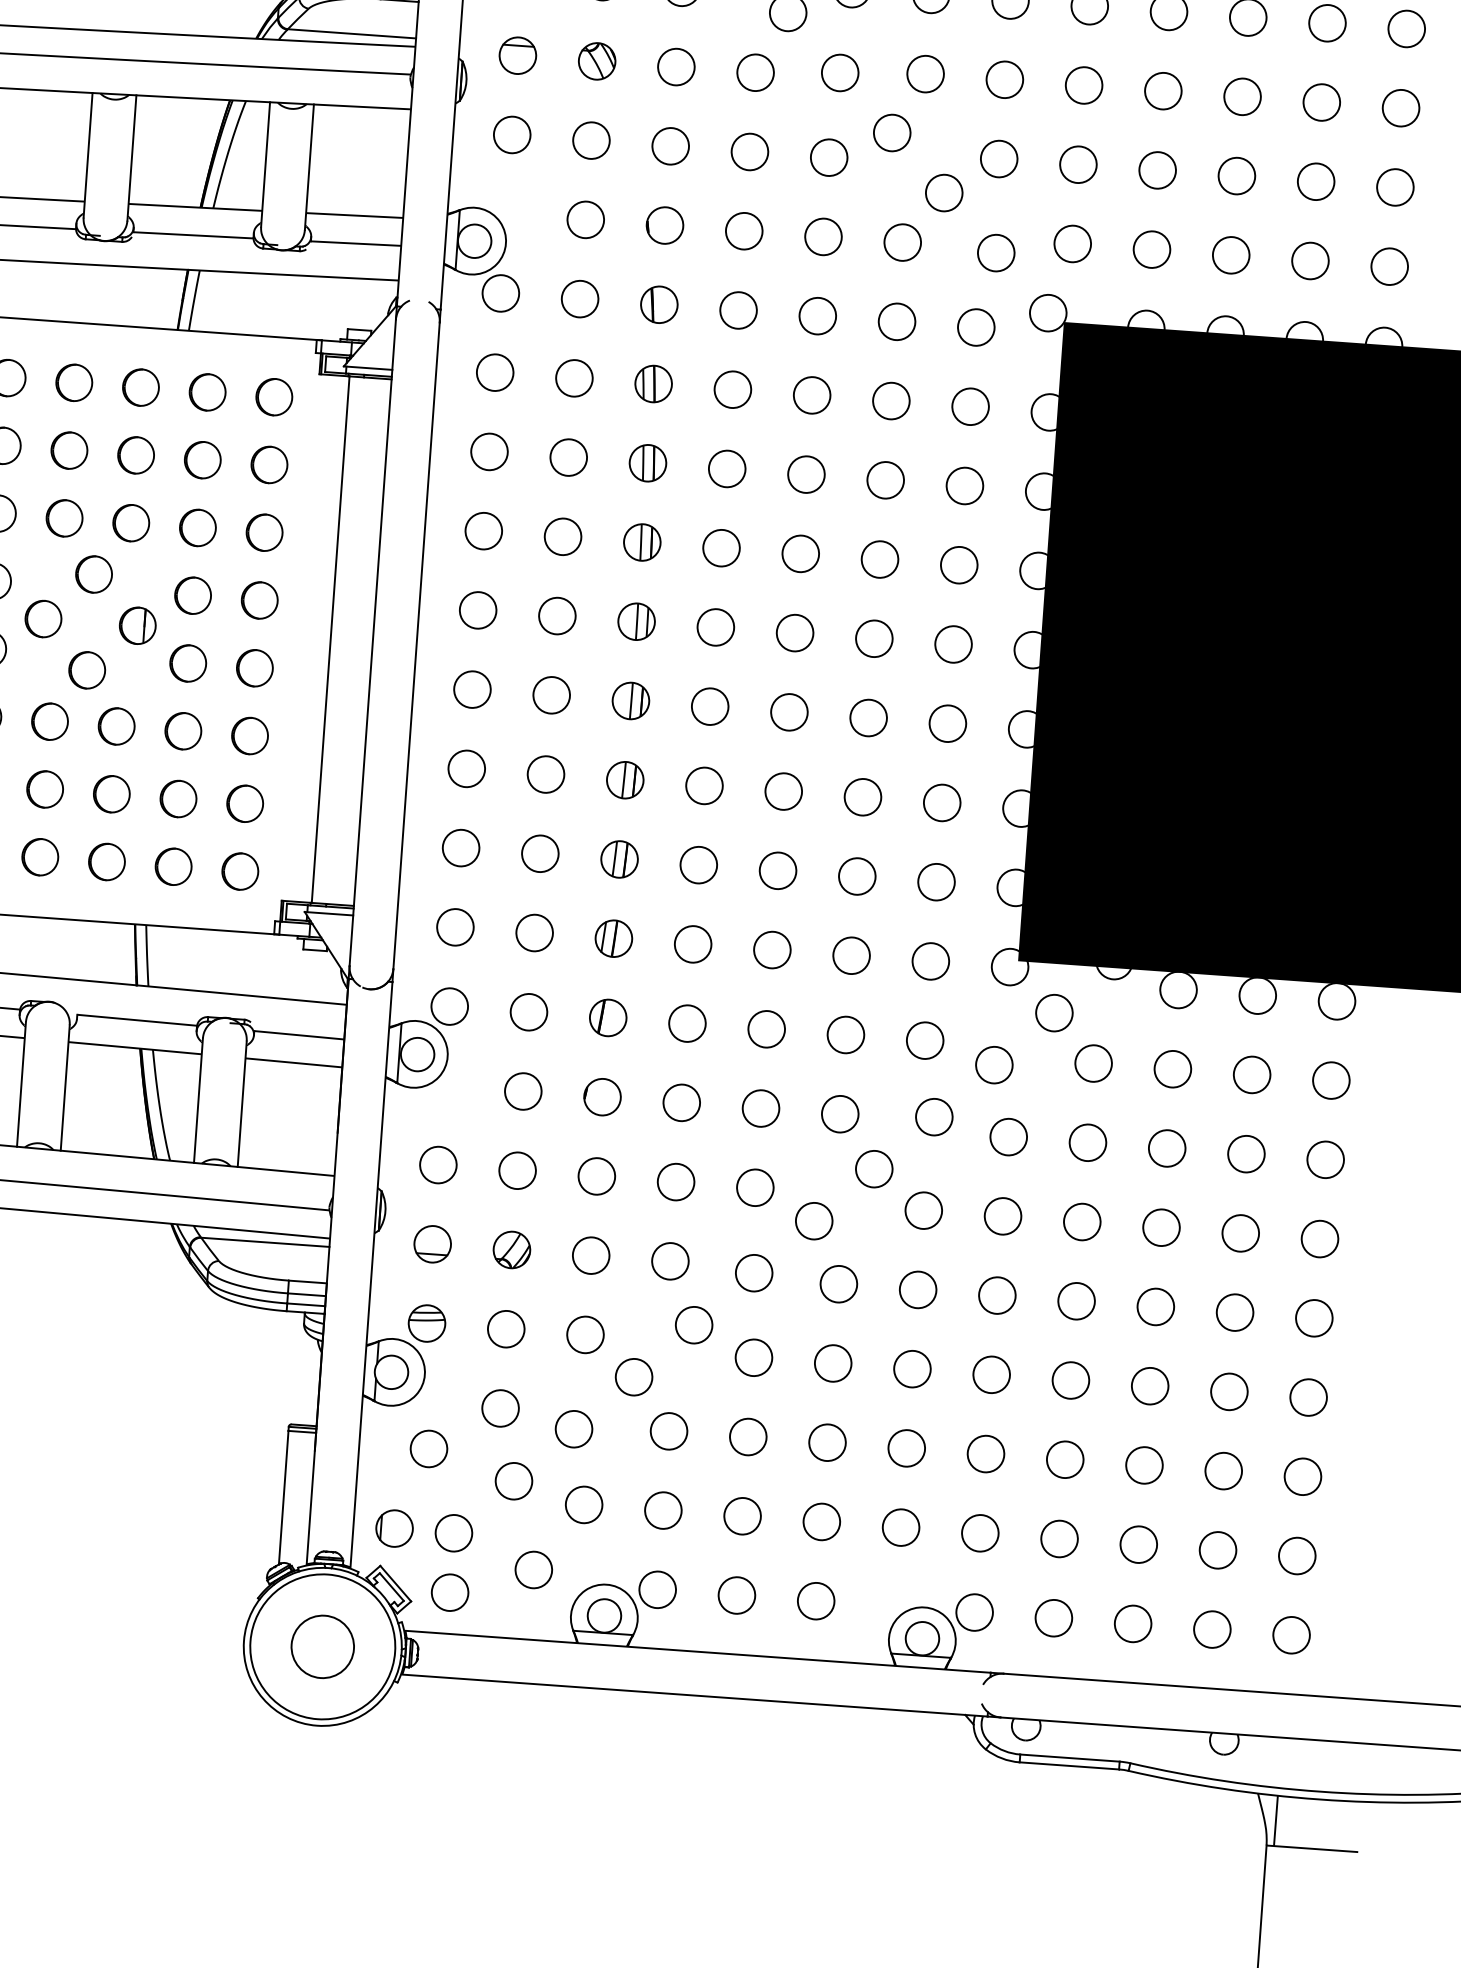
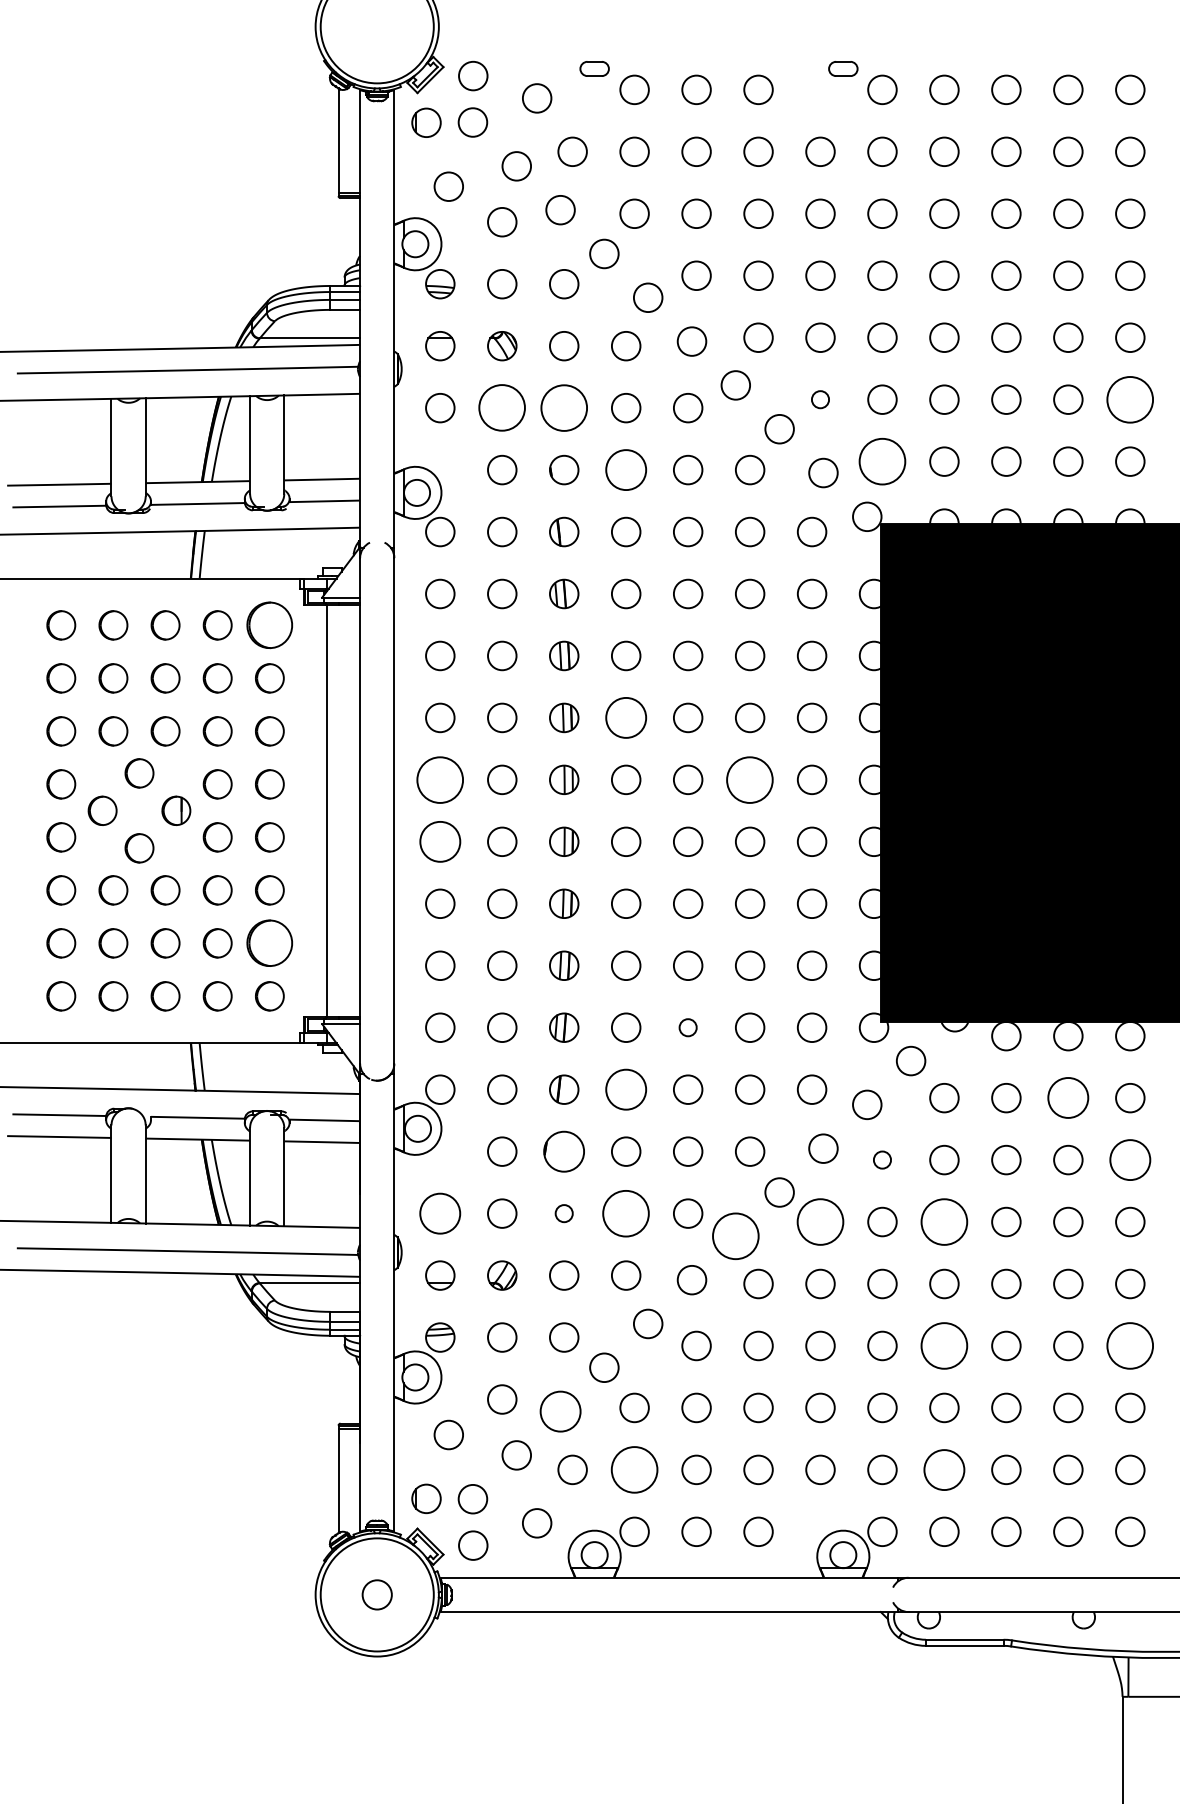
circle: (591, 141) -> (502, 408), size x1.6
circle: (669, 145) -> (563, 407), size x1.6
circle: (999, 158) -> (820, 399), size x0.6
circle: (1395, 187) -> (1130, 399), size x1.6
circle: (743, 230) -> (625, 469), size x1.4
circle: (1072, 243) -> (882, 461), size x1.6
part: (273, 397) -> (269, 625), size x1.6
circle: (720, 547) -> (625, 717), size x1.4
circle: (478, 609) -> (440, 779), size x1.6
circle: (874, 638) -> (750, 779), size x1.6
circle: (472, 689) -> (440, 841), size x1.4
part: (244, 803) -> (269, 943), size x1.6
circle: (771, 949) -> (687, 1027), size x0.6
circle: (686, 1023) -> (625, 1089), size x1.4
circle: (1252, 1075) -> (1068, 1098), size x1.4
circle: (602, 1097) -> (564, 1151), size x1.4
circle: (1008, 1136) -> (882, 1159), size x0.6
circle: (1325, 1159) -> (1130, 1159), size x1.4
circle: (438, 1164) -> (440, 1213), size x1.4
circle: (595, 1176) -> (563, 1213), size x0.6
circle: (676, 1181) -> (626, 1213), size x1.6
circle: (923, 1209) -> (820, 1221), size x1.6
circle: (813, 1221) -> (735, 1236), size x1.6
circle: (1082, 1221) -> (944, 1221), size x1.6
circle: (1071, 1379) -> (944, 1345), size x1.6
circle: (1308, 1396) -> (1130, 1345), size x1.6
circle: (573, 1429) -> (560, 1411), size x1.4
circle: (663, 1510) -> (634, 1469), size x1.6
circle: (1059, 1538) -> (944, 1469), size x1.4
circle: (321, 1646) -> (376, 1594), size x0.6

